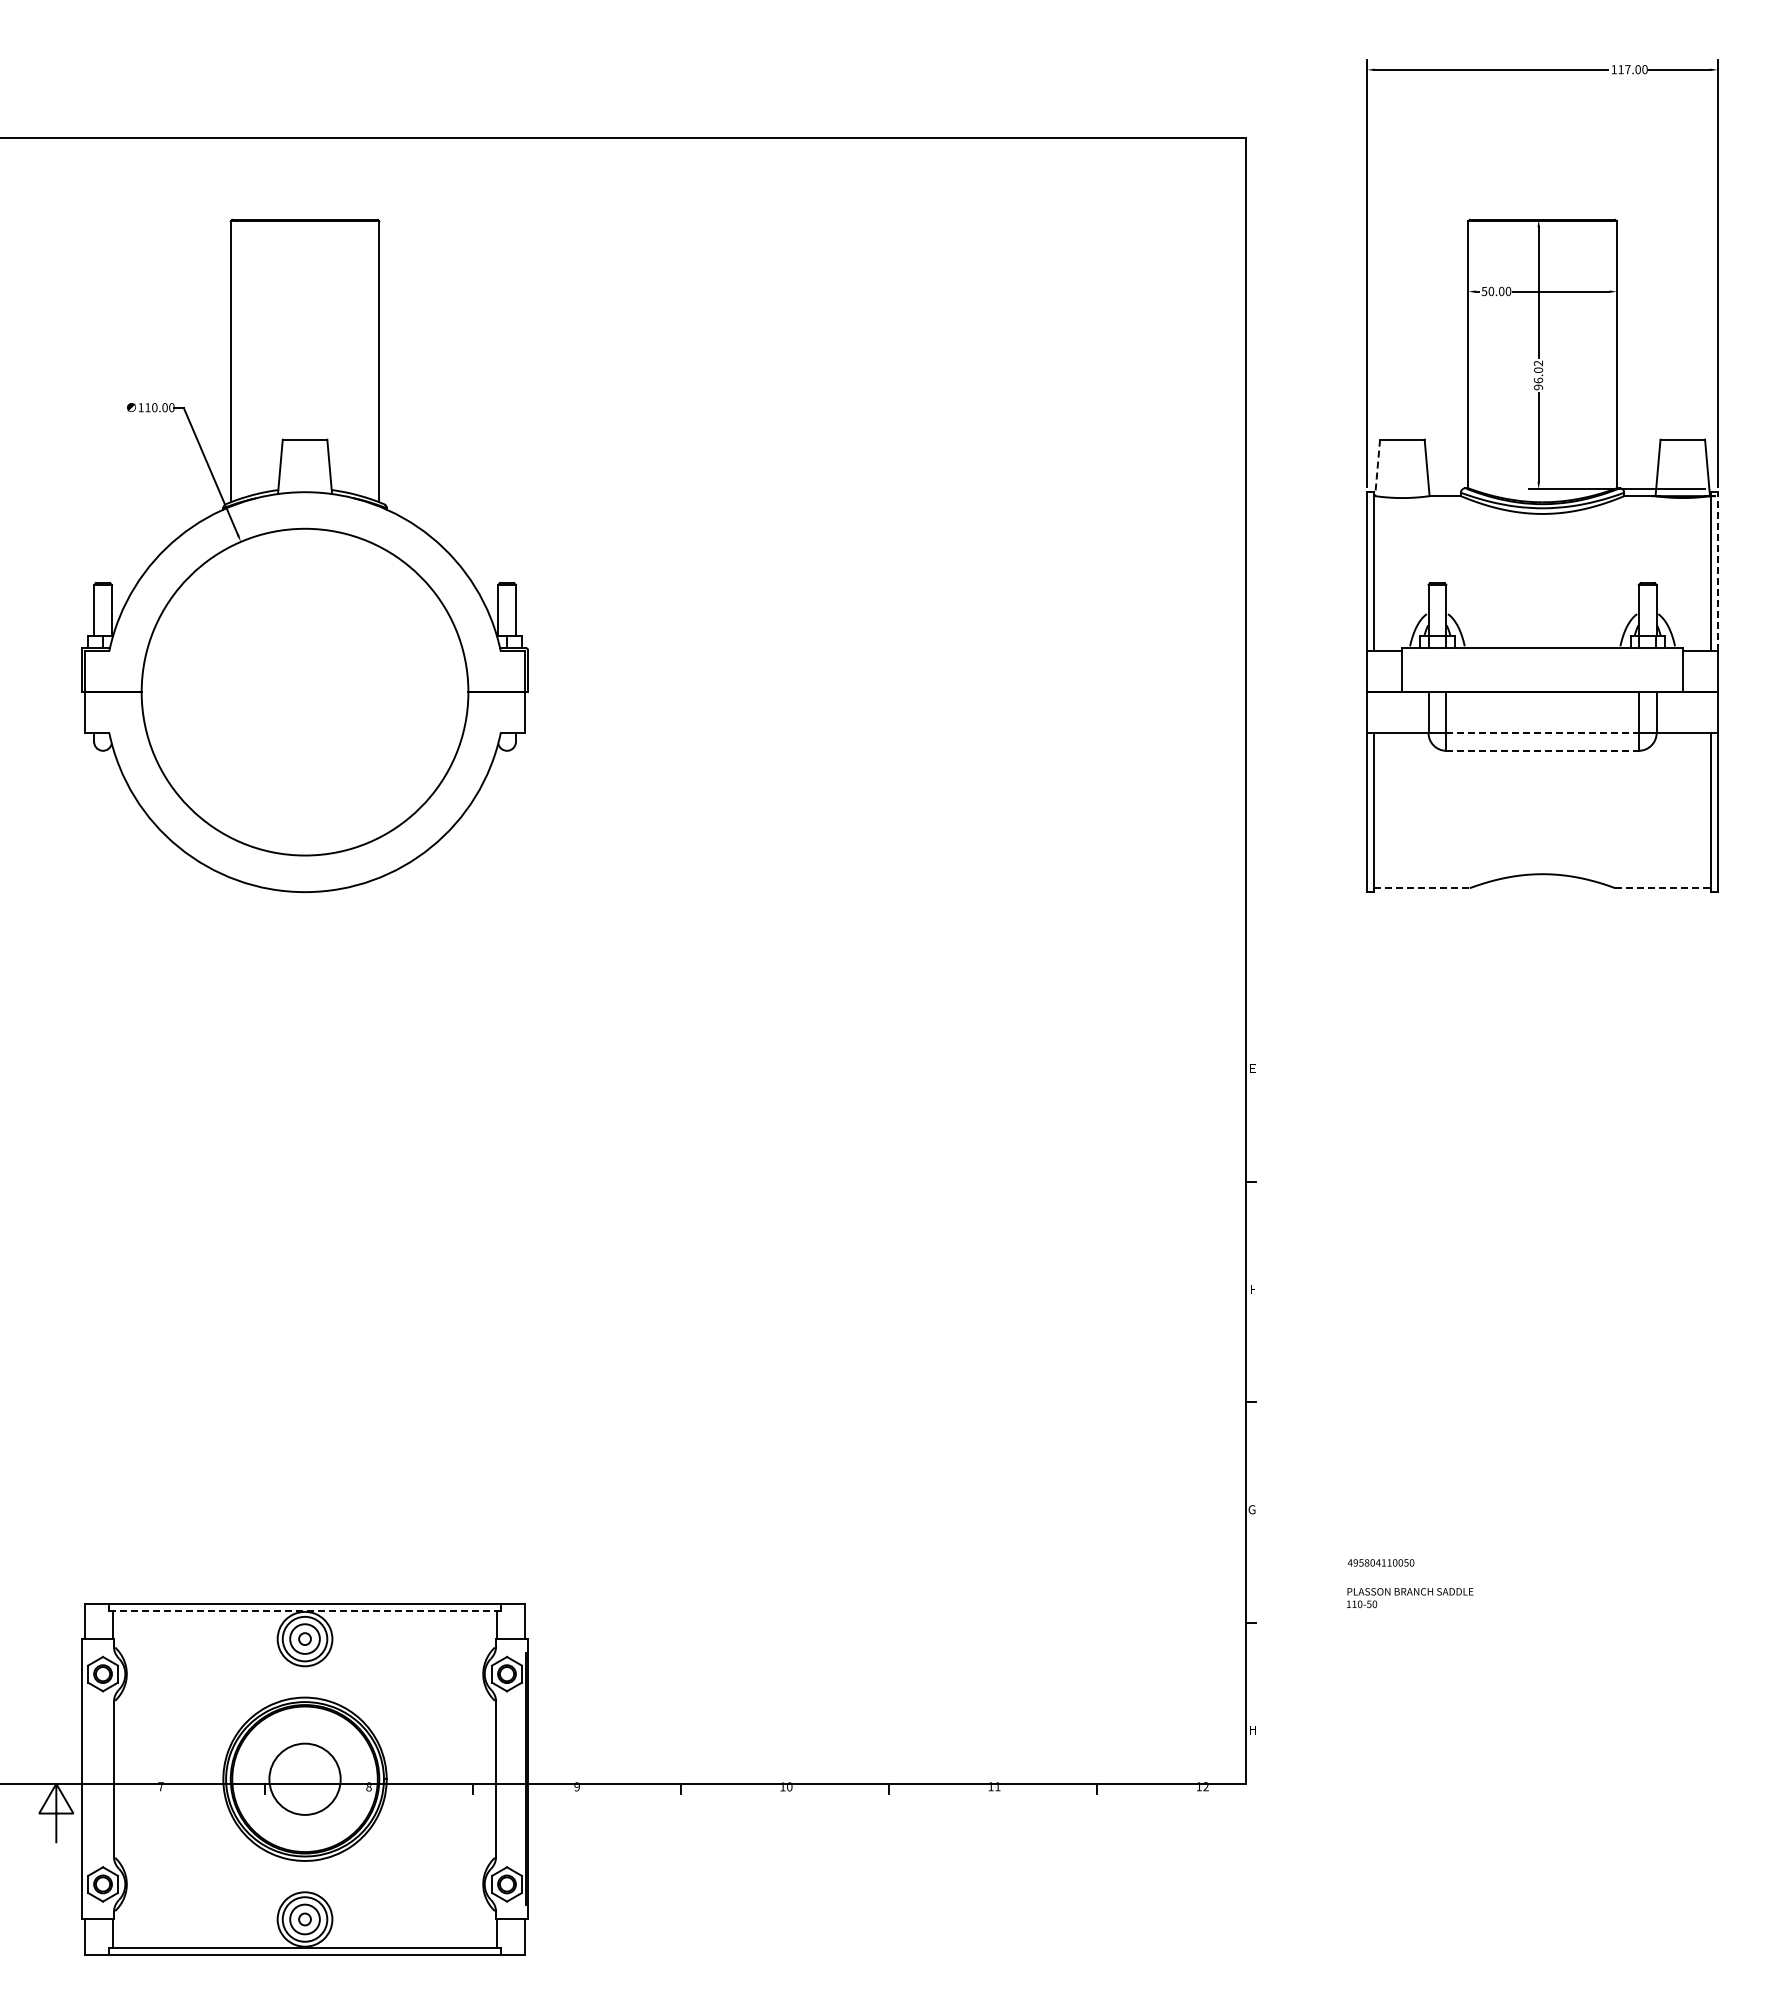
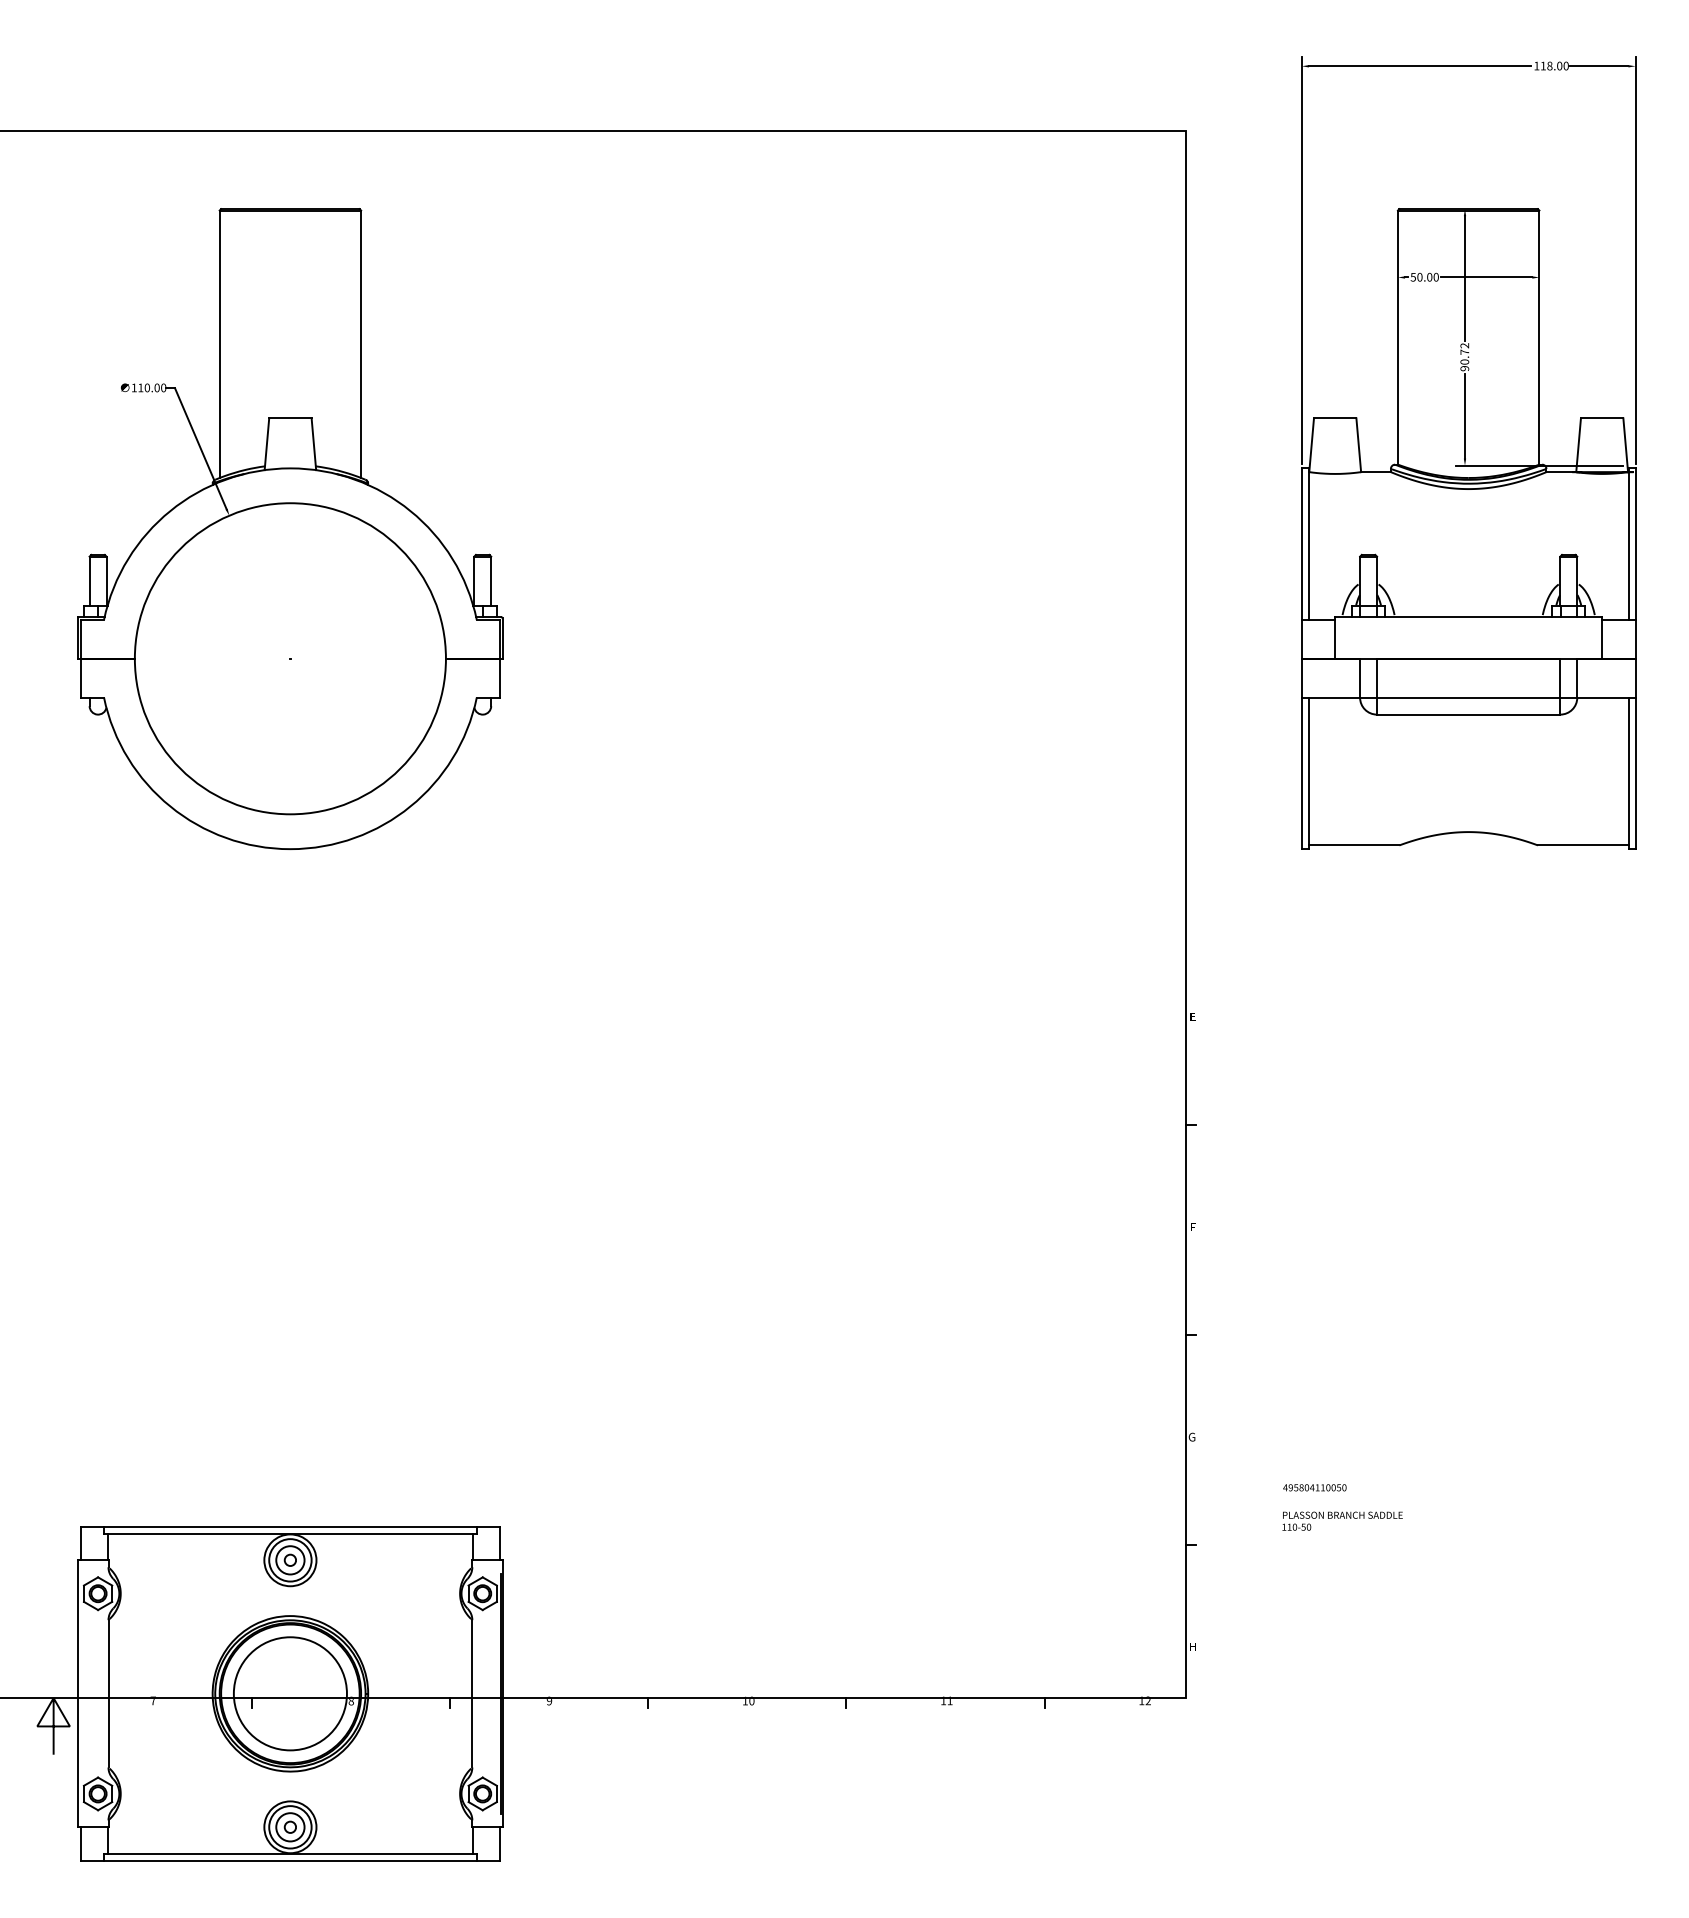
text: (1627, 69) -> (1549, 65), 117.00 -> 118.00
text: (1538, 375) -> (1464, 357), 96.02 -> 90.72
line: (1377, 468) -> (1311, 445), dashed -> solid
line: (1717, 571) -> (1635, 543), dashed -> solid
line: (1543, 733) -> (1469, 698), dashed -> solid
line: (1543, 750) -> (1469, 714), dashed -> solid
line: (1422, 888) -> (1354, 845), dashed -> solid
line: (1663, 888) -> (1583, 845), dashed -> solid
line: (305, 1611) -> (290, 1534), dashed -> solid
circle: (304, 1778) -> (289, 1693), size x1.67

